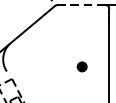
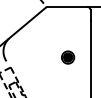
line: (81, 4) -> (67, 6), dashed -> solid
part: (82, 66) -> (68, 57), size x1.67

